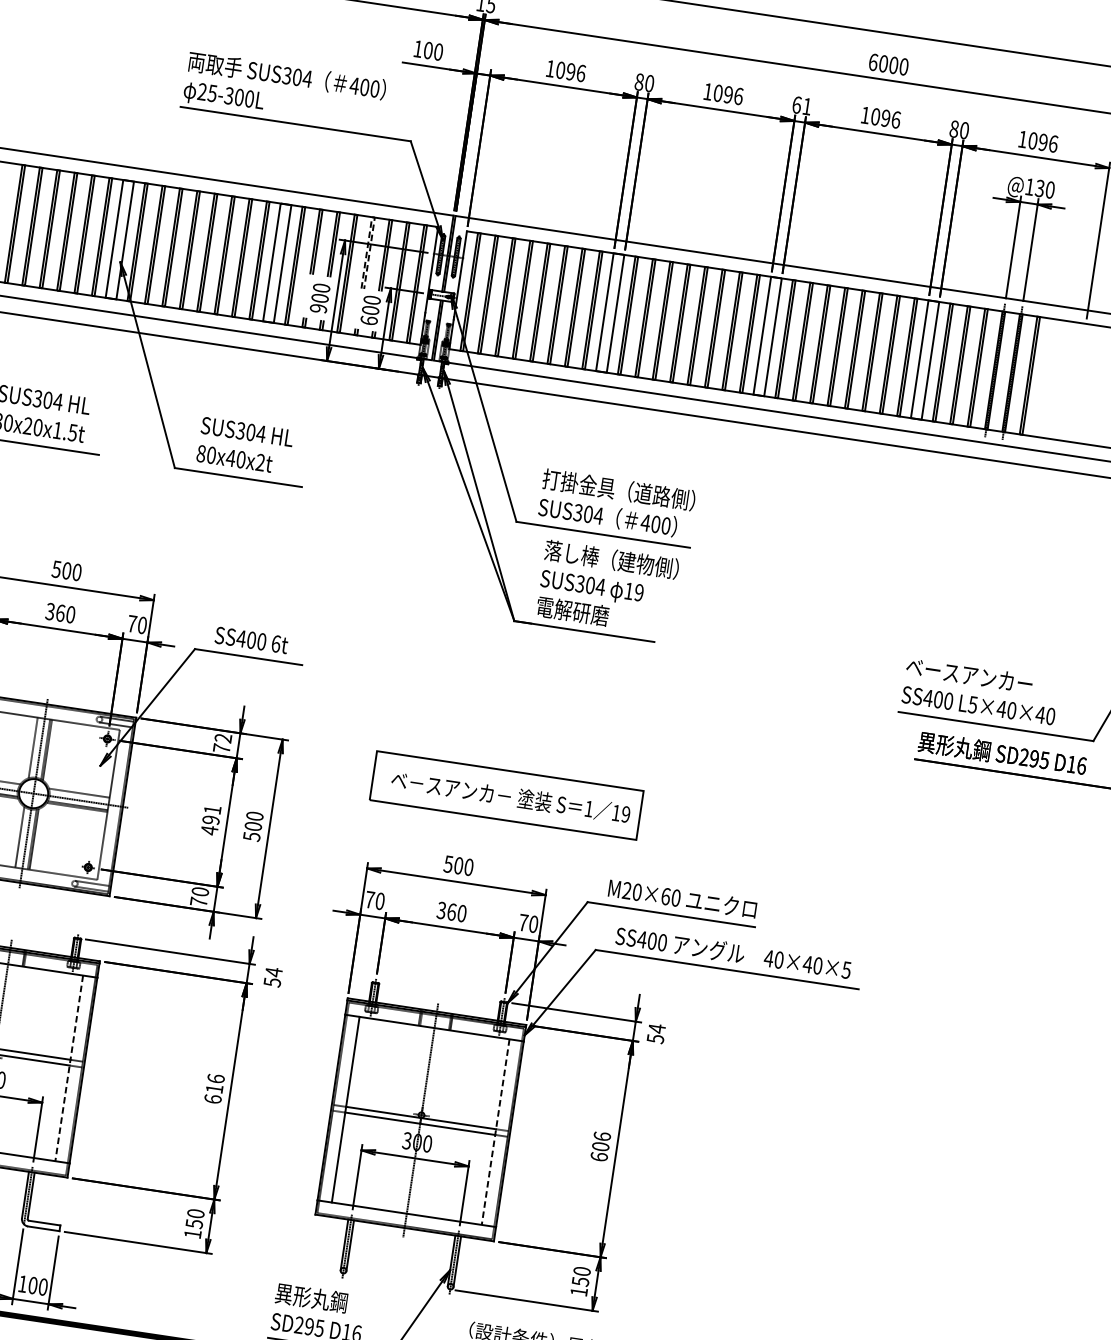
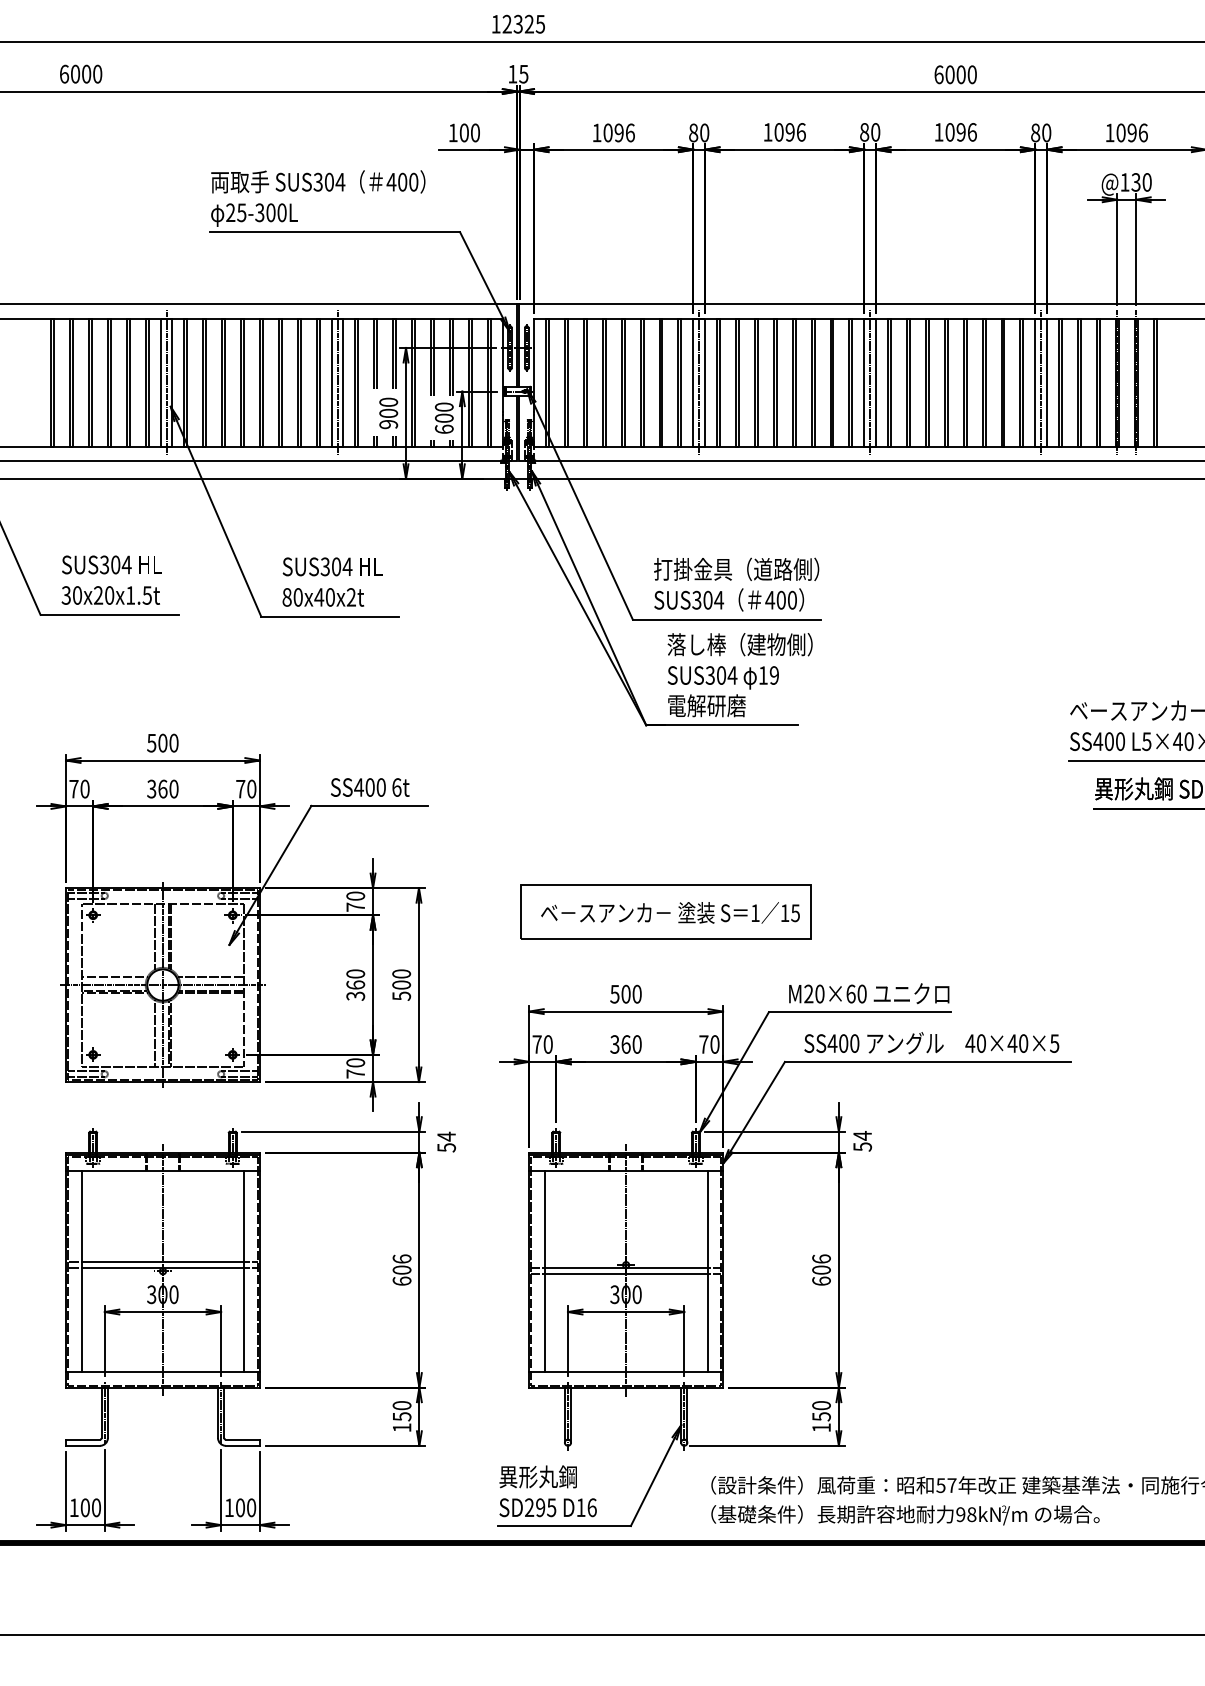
text: (802, 106) -> (870, 132), 61 -> 80
line: (374, 217) -> (433, 318), dashed -> solid
line: (119, 239) -> (166, 382), added
line: (277, 262) -> (337, 382), added
line: (610, 312) -> (699, 382), added
line: (767, 336) -> (870, 382), added
line: (925, 359) -> (1041, 382), added
text: (223, 737) -> (355, 895), 72 -> 70
text: (625, 813) -> (795, 912), 19 -> 15
text: (210, 820) -> (355, 985), 491 -> 360
line: (69, 1068) -> (244, 1271), dashed -> solid
text: (214, 1088) -> (401, 1269), 616 -> 606
line: (495, 1132) -> (707, 1271), dashed -> solid

